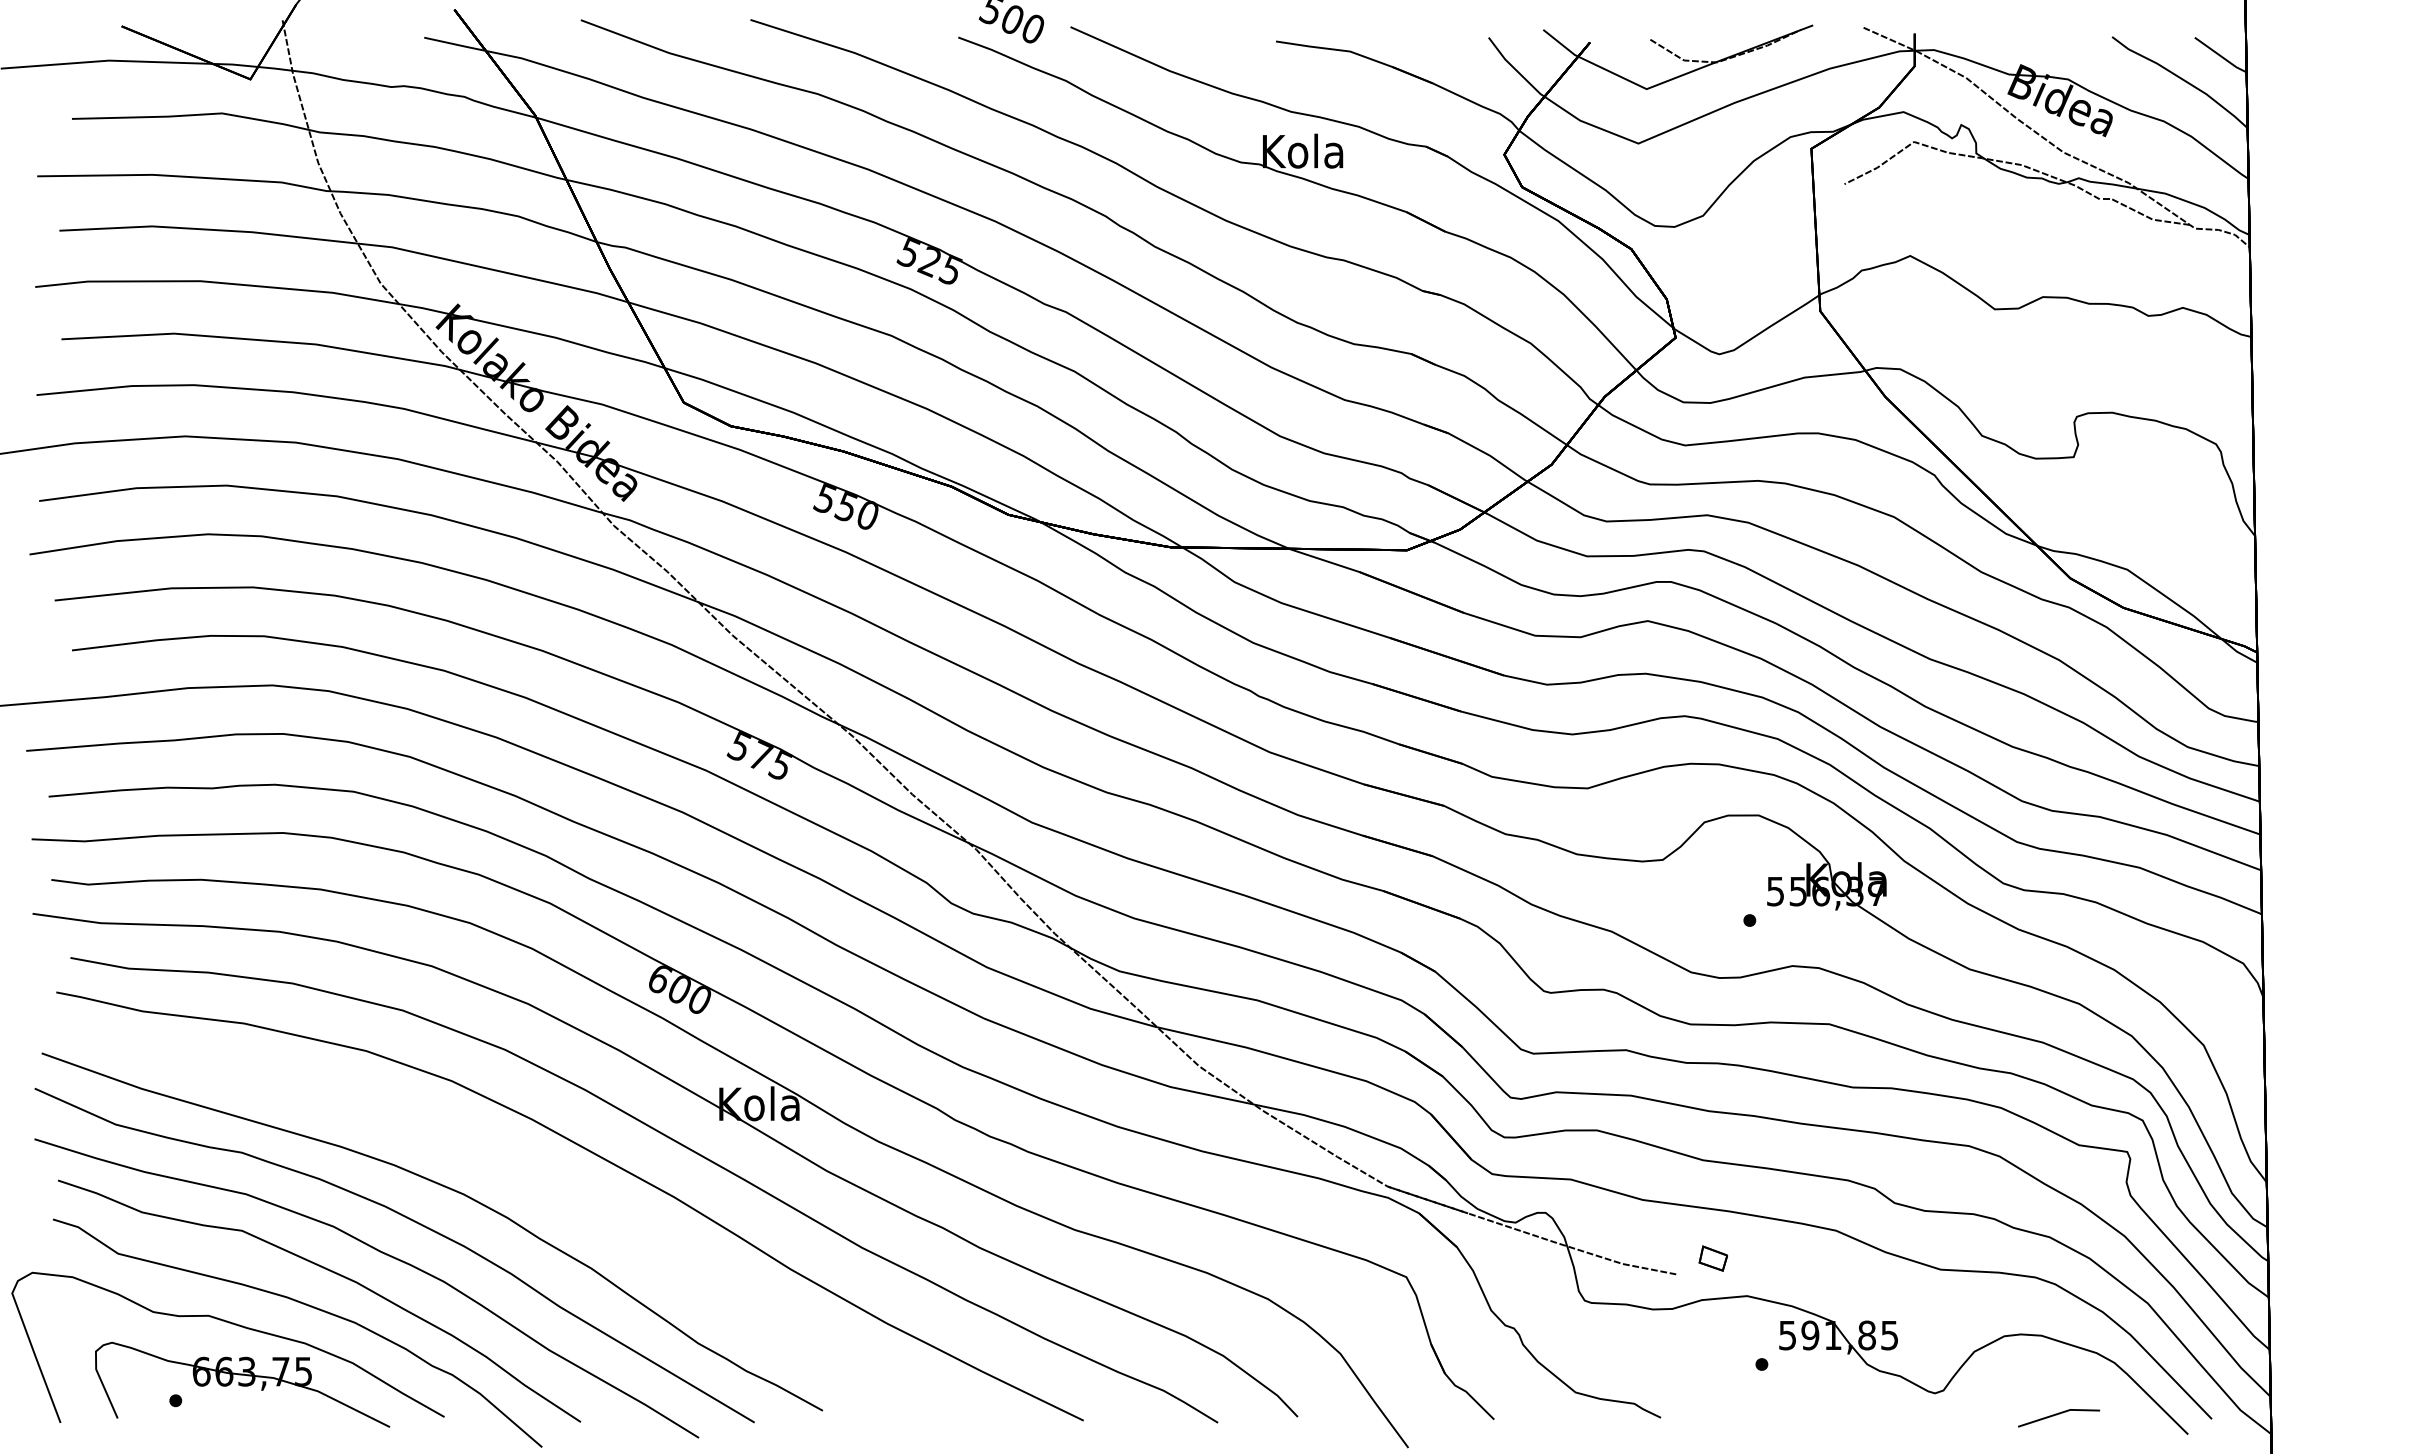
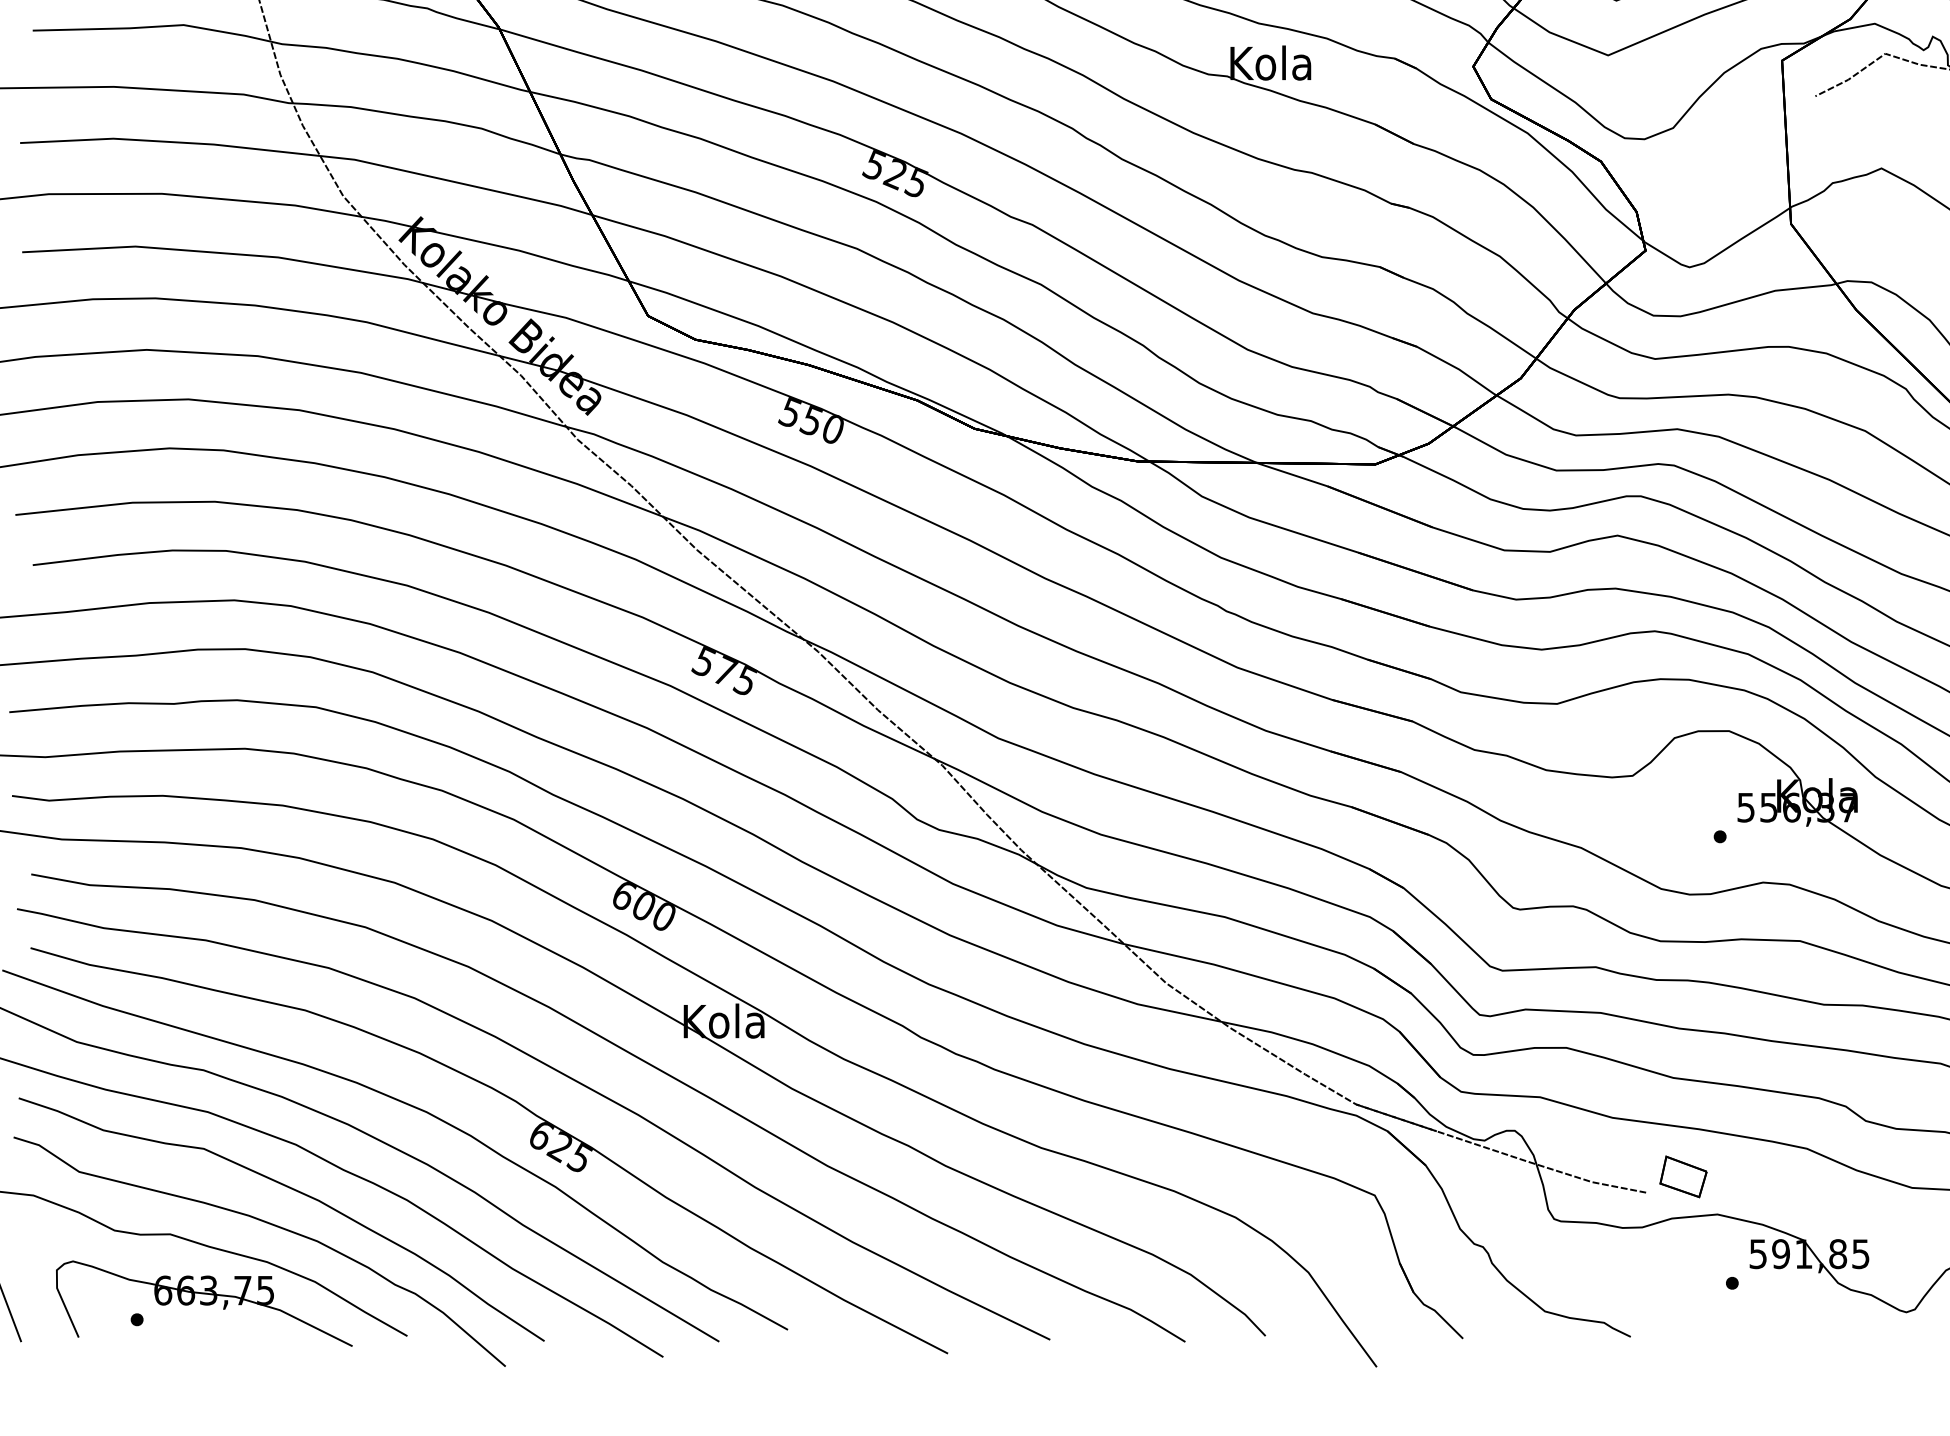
part: (566, 1225) -> (530, 1143), added
part: (1713, 1258) -> (1683, 1176), size x1.67

